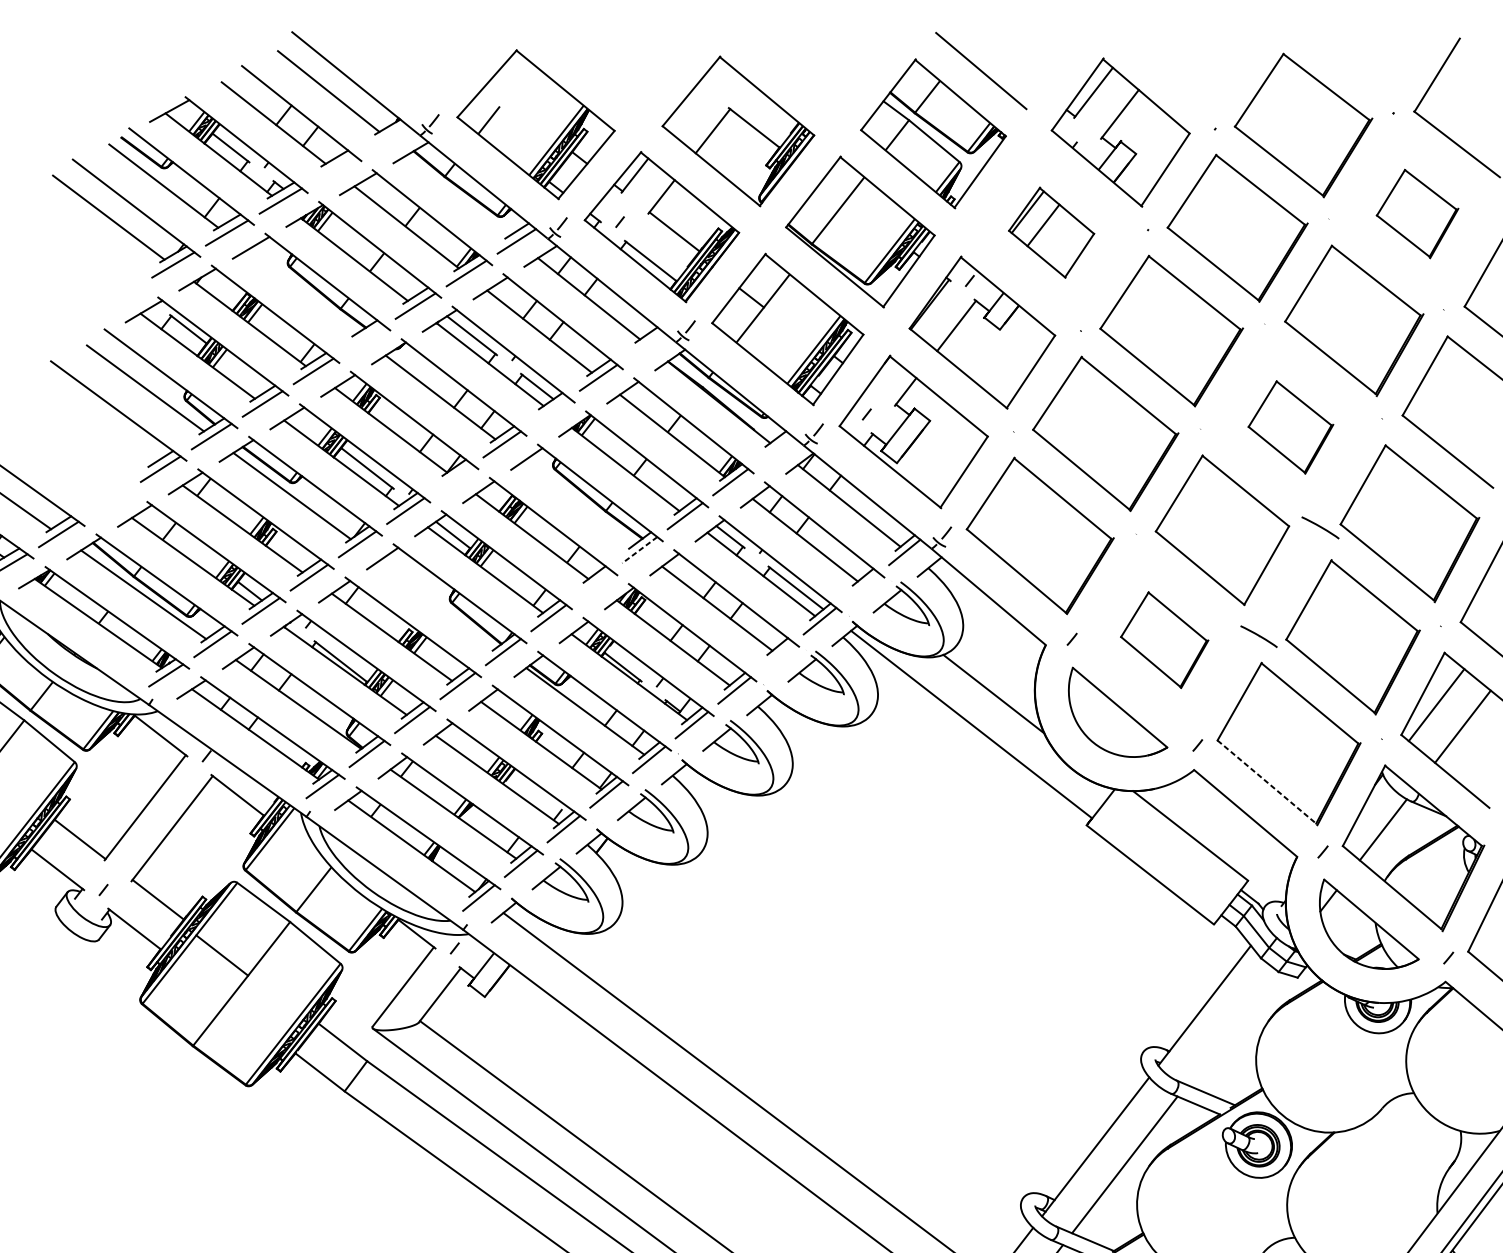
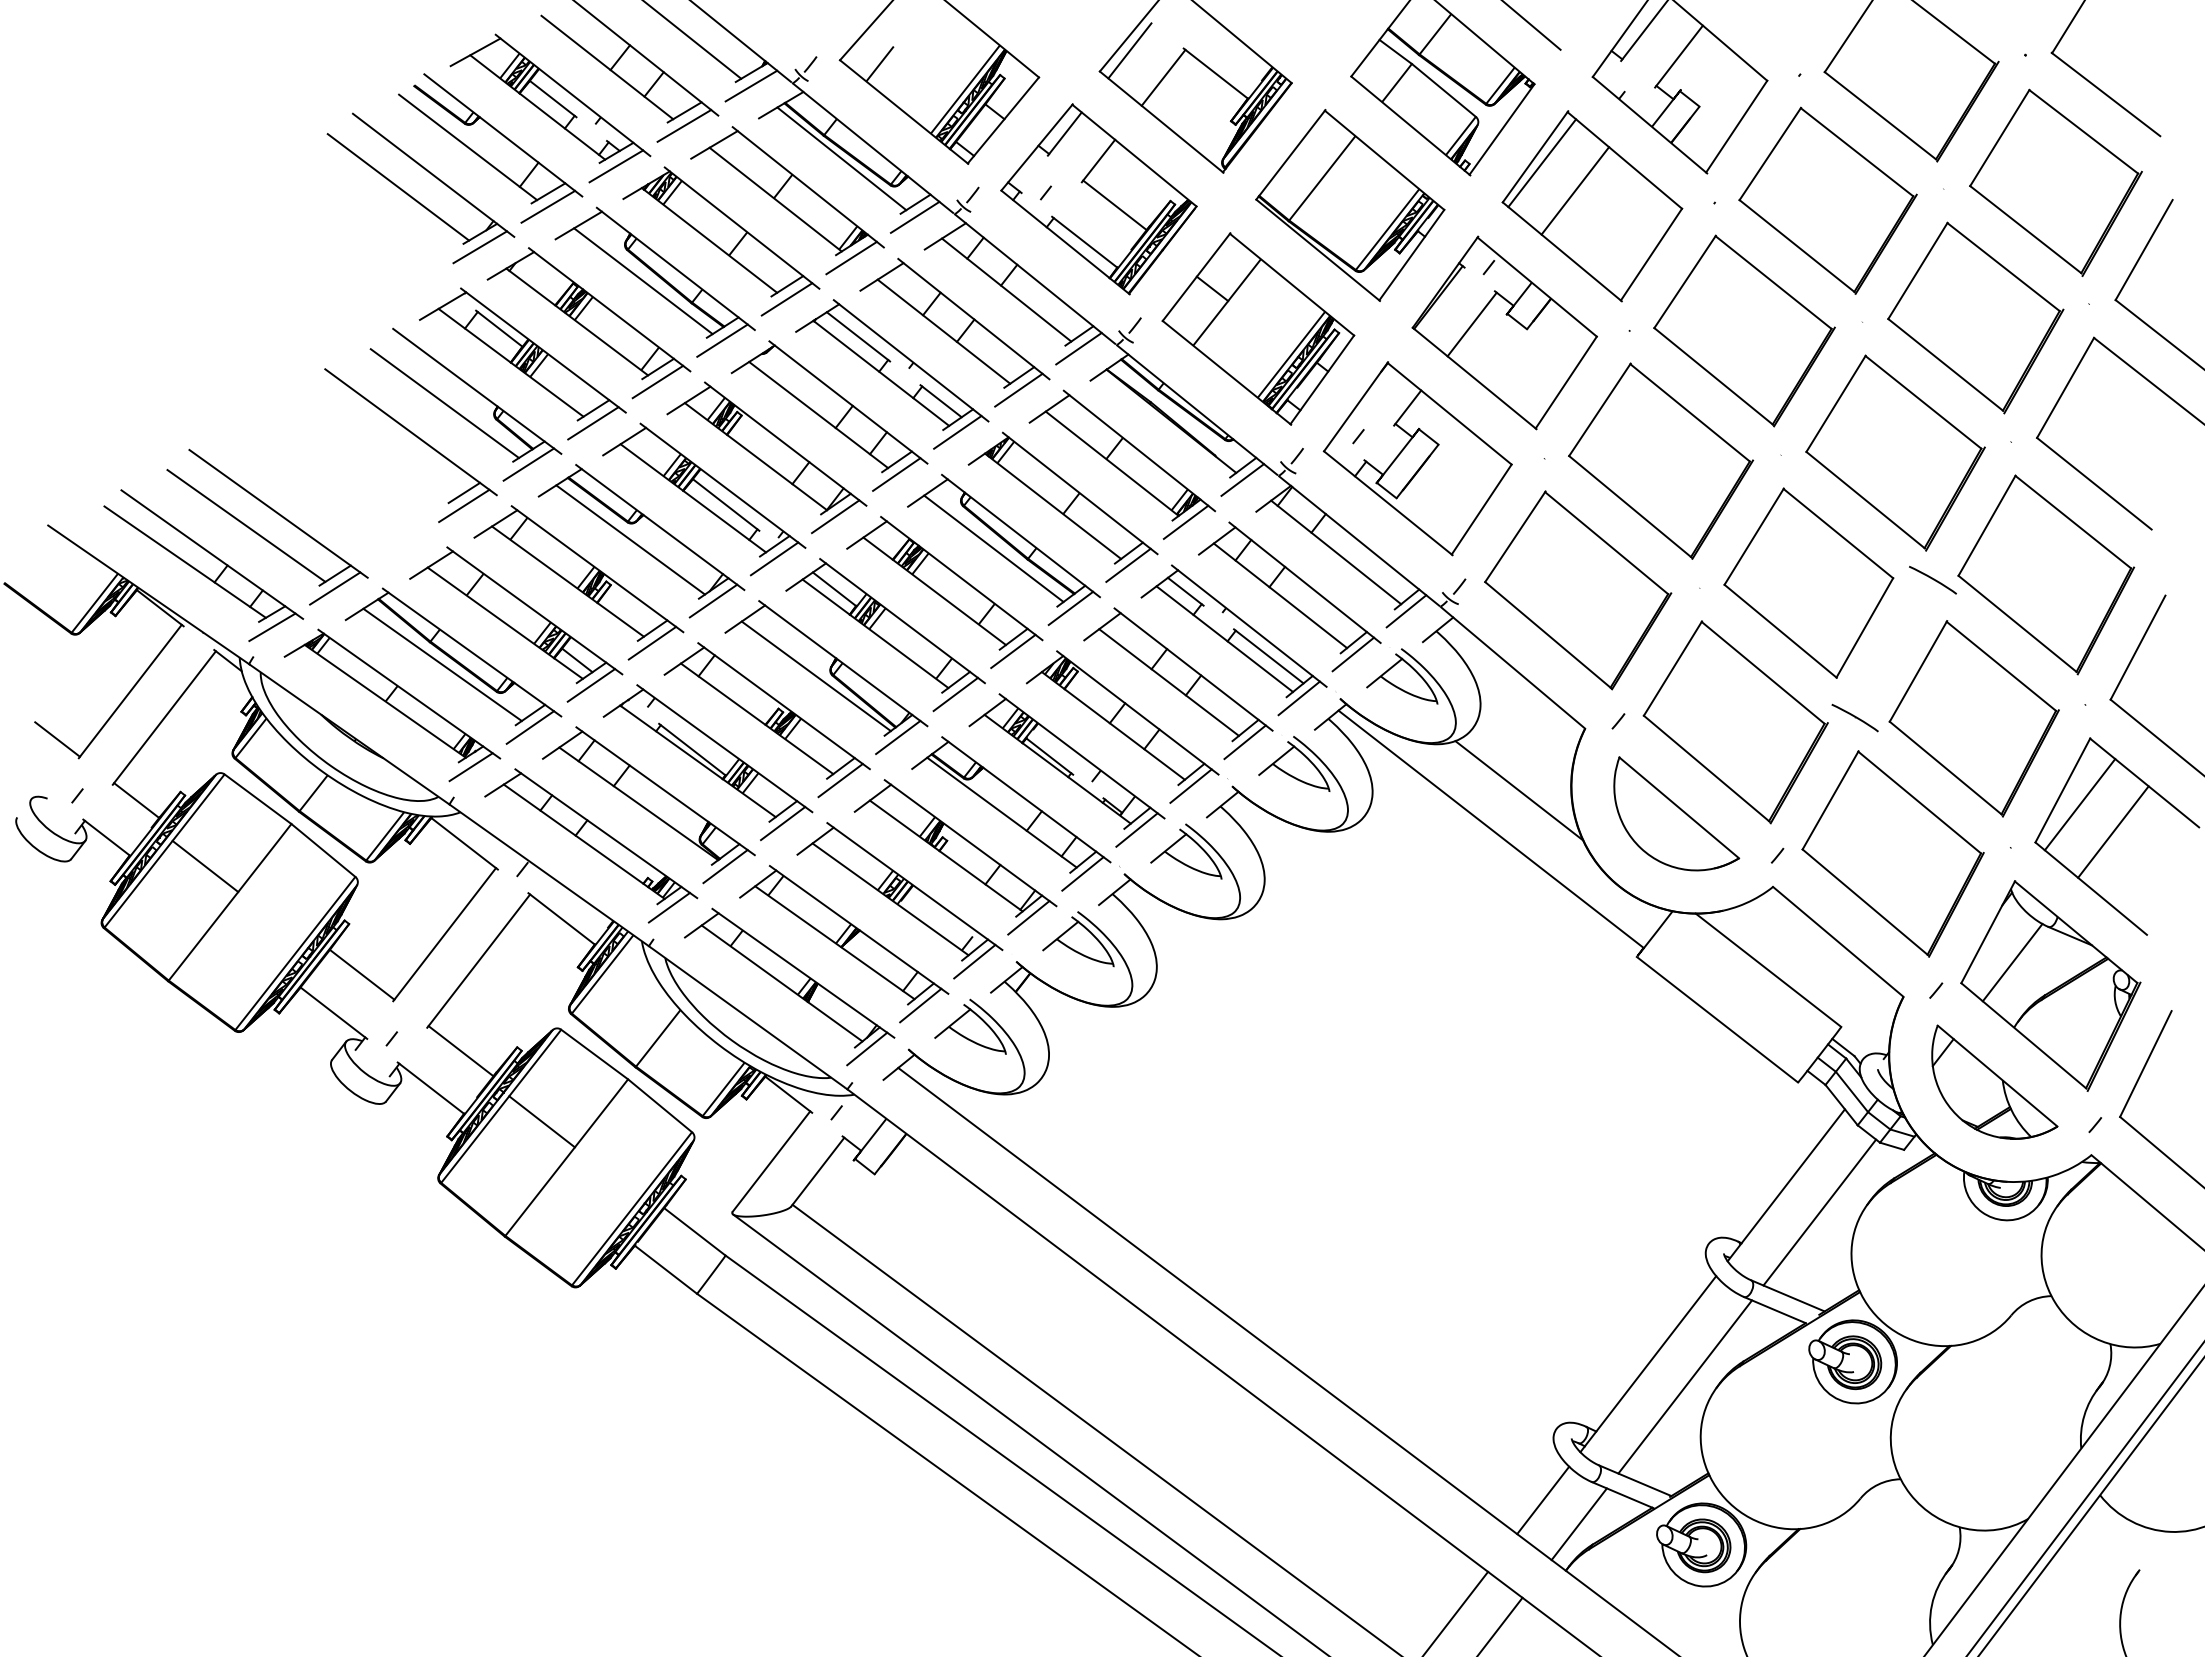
line: (686, 109) -> (1129, 50), added
line: (387, 137) -> (751, 85), added
line: (334, 168) -> (684, 125), added
line: (458, 194) -> (841, 158), added
part: (1417, 213) -> (2055, 182), size x1.67
part: (1051, 232) -> (1592, 206), size x1.67
line: (302, 292) -> (643, 281), added
line: (364, 338) -> (722, 340), added
line: (645, 344) -> (1078, 348), added
line: (550, 411) -> (957, 432), added
part: (1290, 427) -> (1895, 452), size x1.67
line: (775, 448) -> (1242, 479), added
line: (453, 477) -> (835, 516), added
line: (578, 502) -> (993, 548), added
line: (639, 550) -> (1070, 608), dashed -> solid
line: (594, 584) -> (1013, 651), added
line: (862, 586) -> (1353, 654), added
line: (438, 603) -> (815, 676), added
part: (1164, 640) -> (1735, 722), size x1.67
line: (776, 656) -> (1244, 742), added
line: (1267, 782) -> (1865, 902), dashed -> solid
line: (1230, 1027) -> (1819, 1212), added

